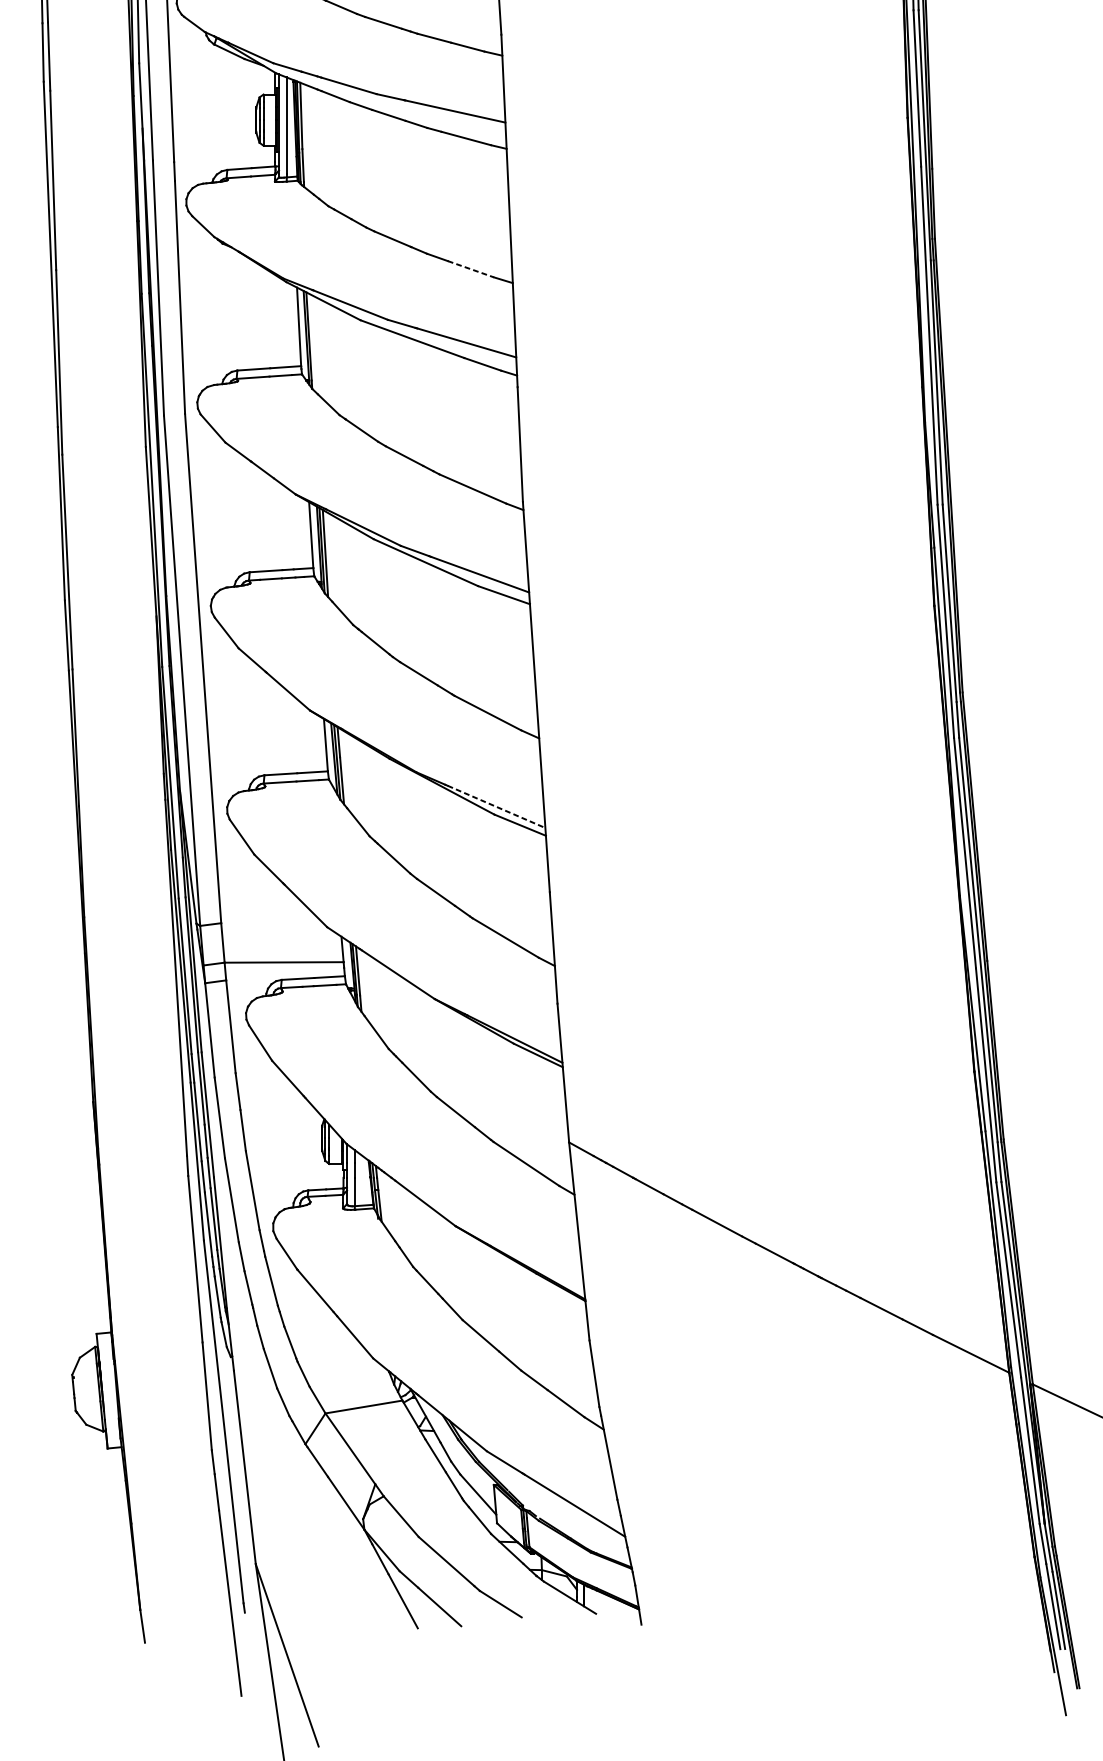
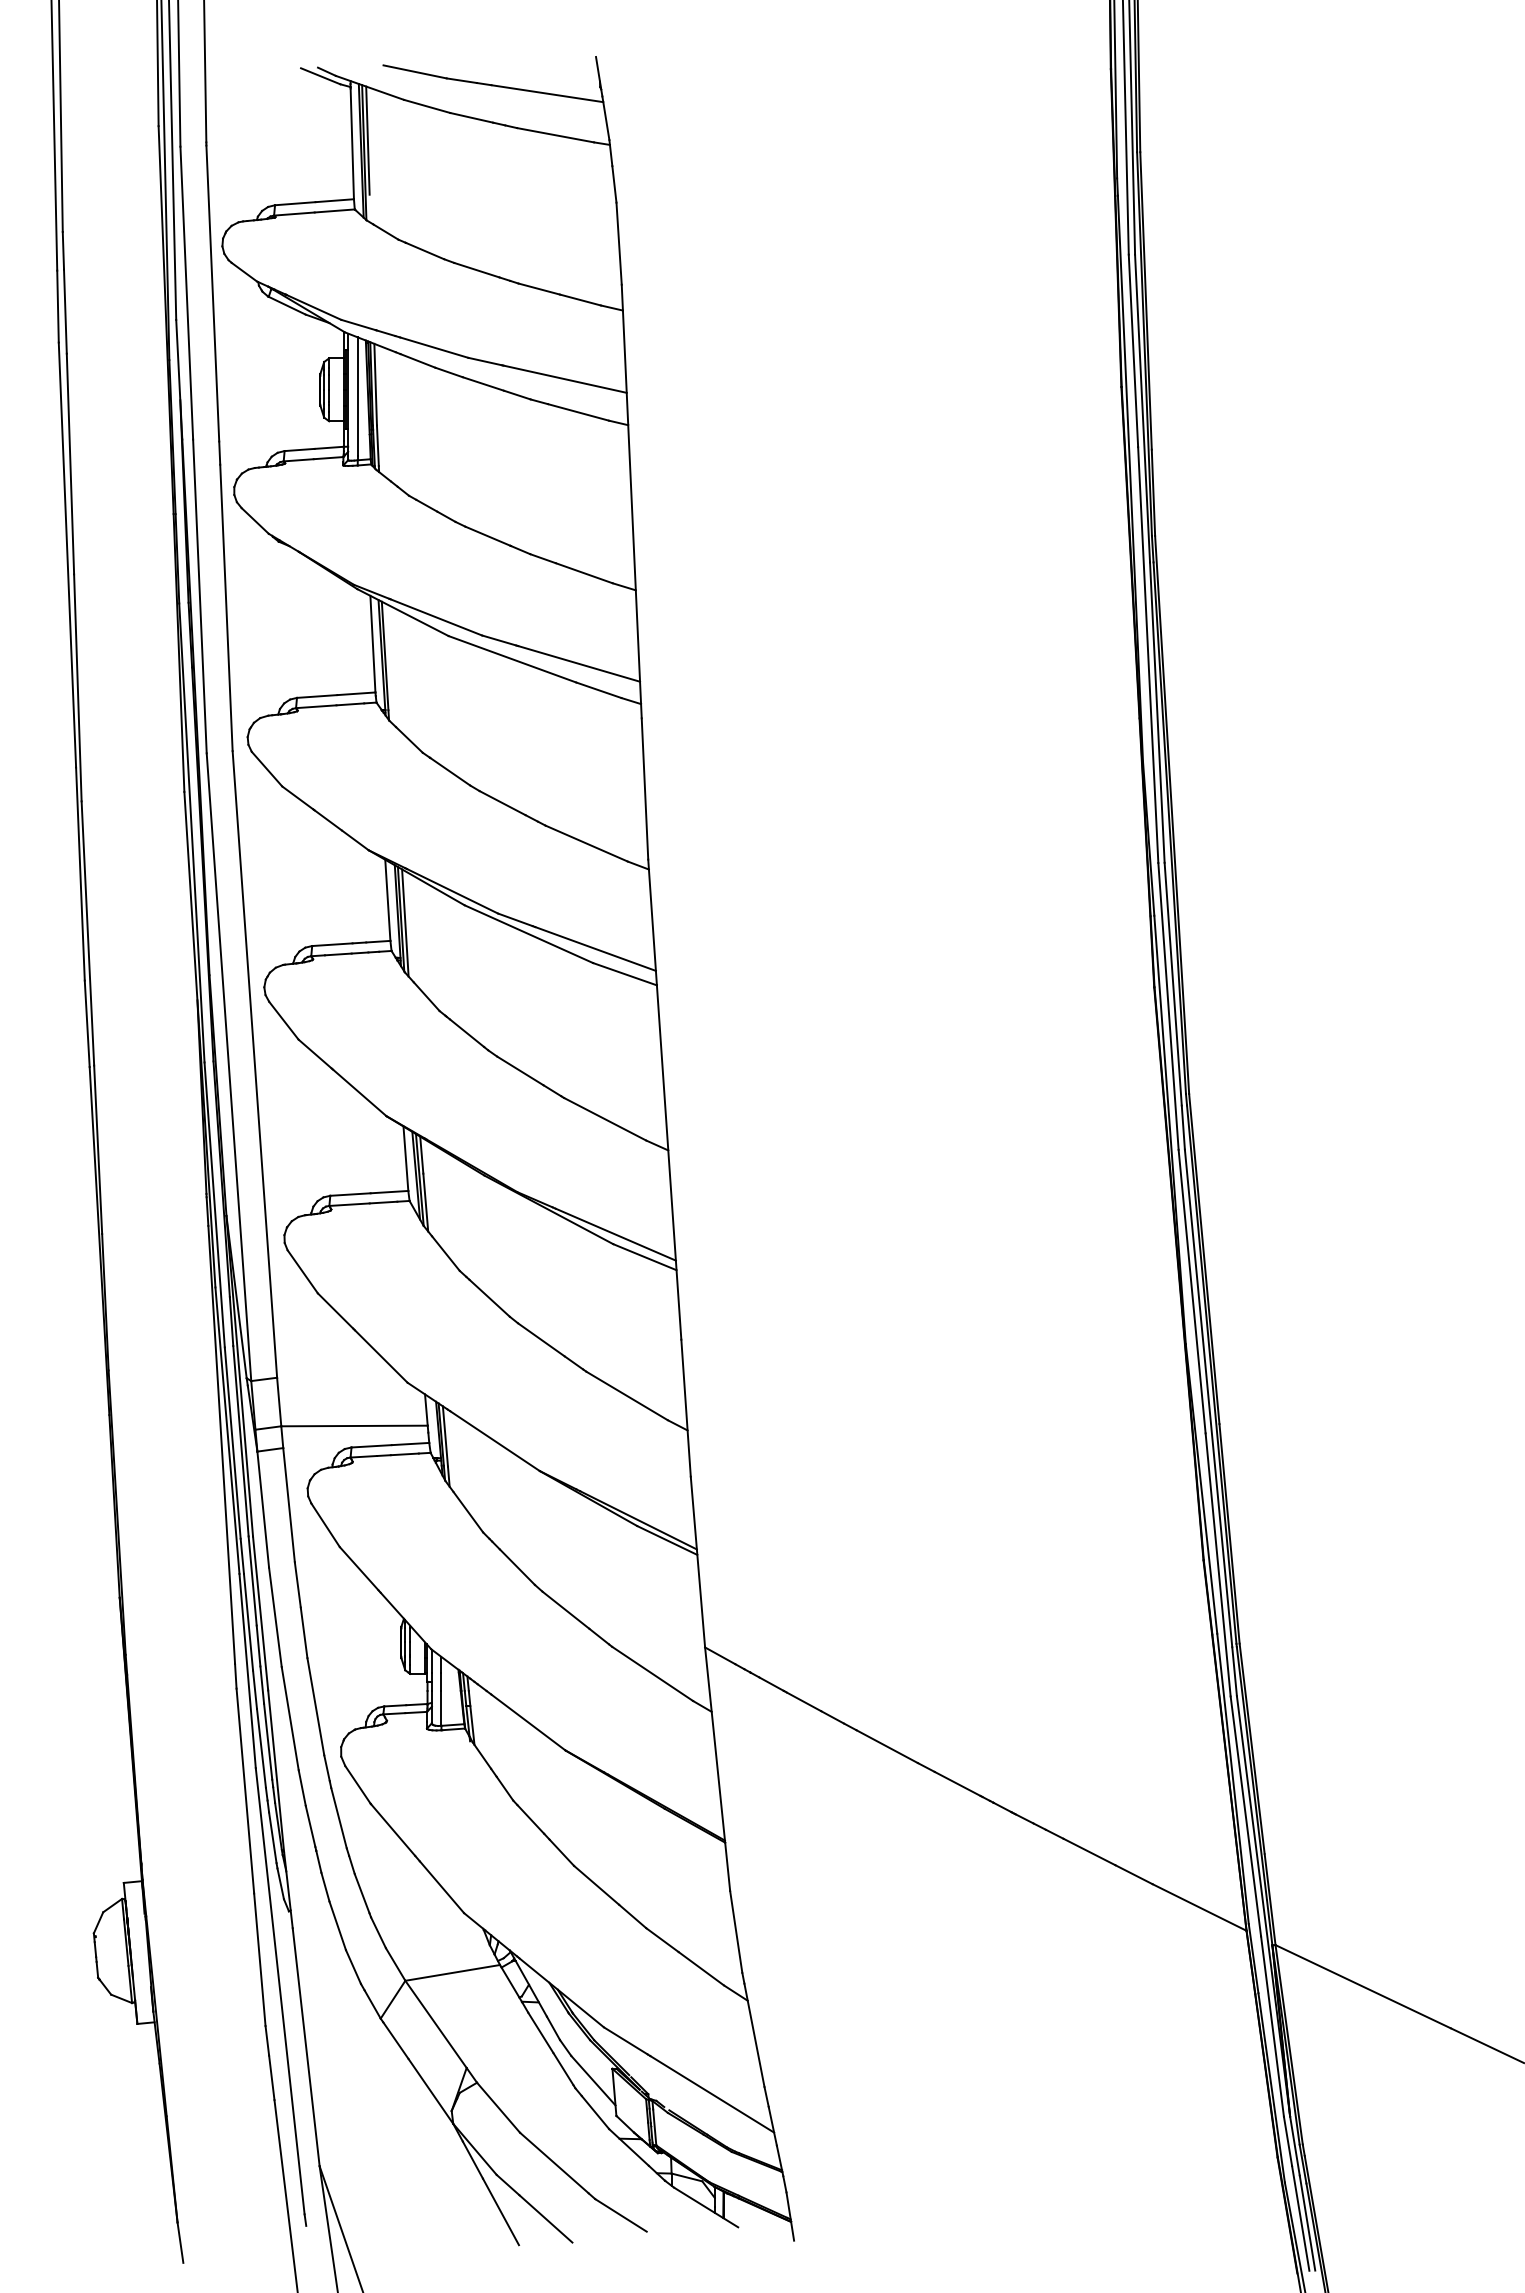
line: (471, 269) -> (584, 573), dashed -> solid
line: (497, 806) -> (616, 1234), dashed -> solid

